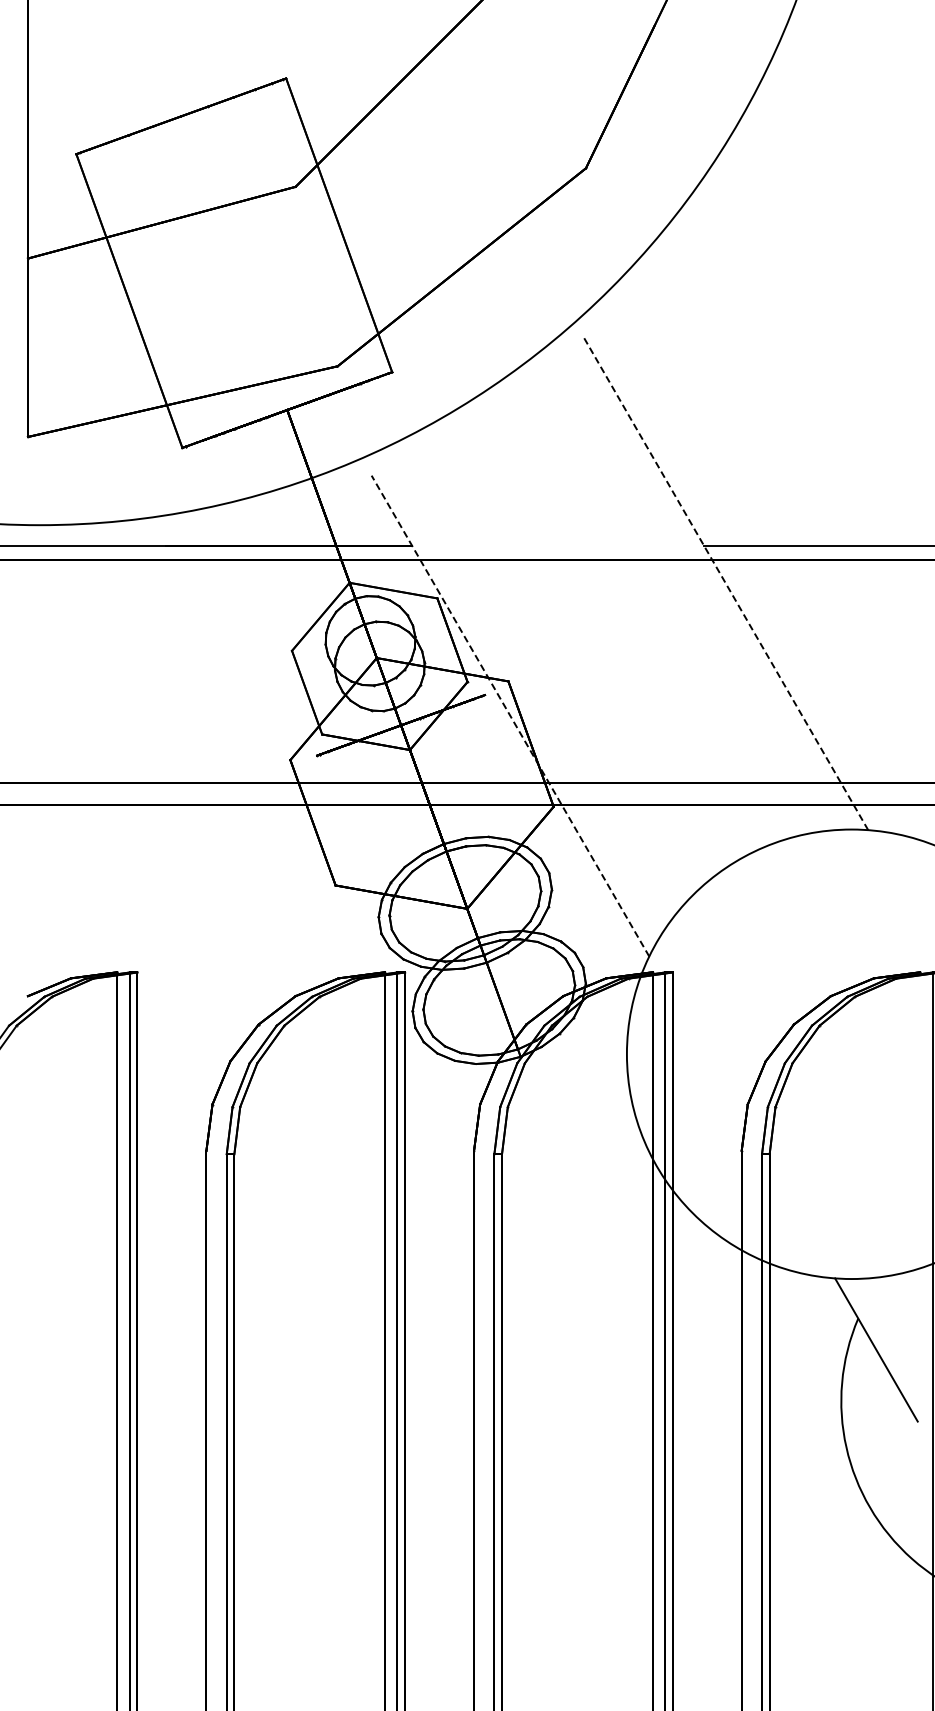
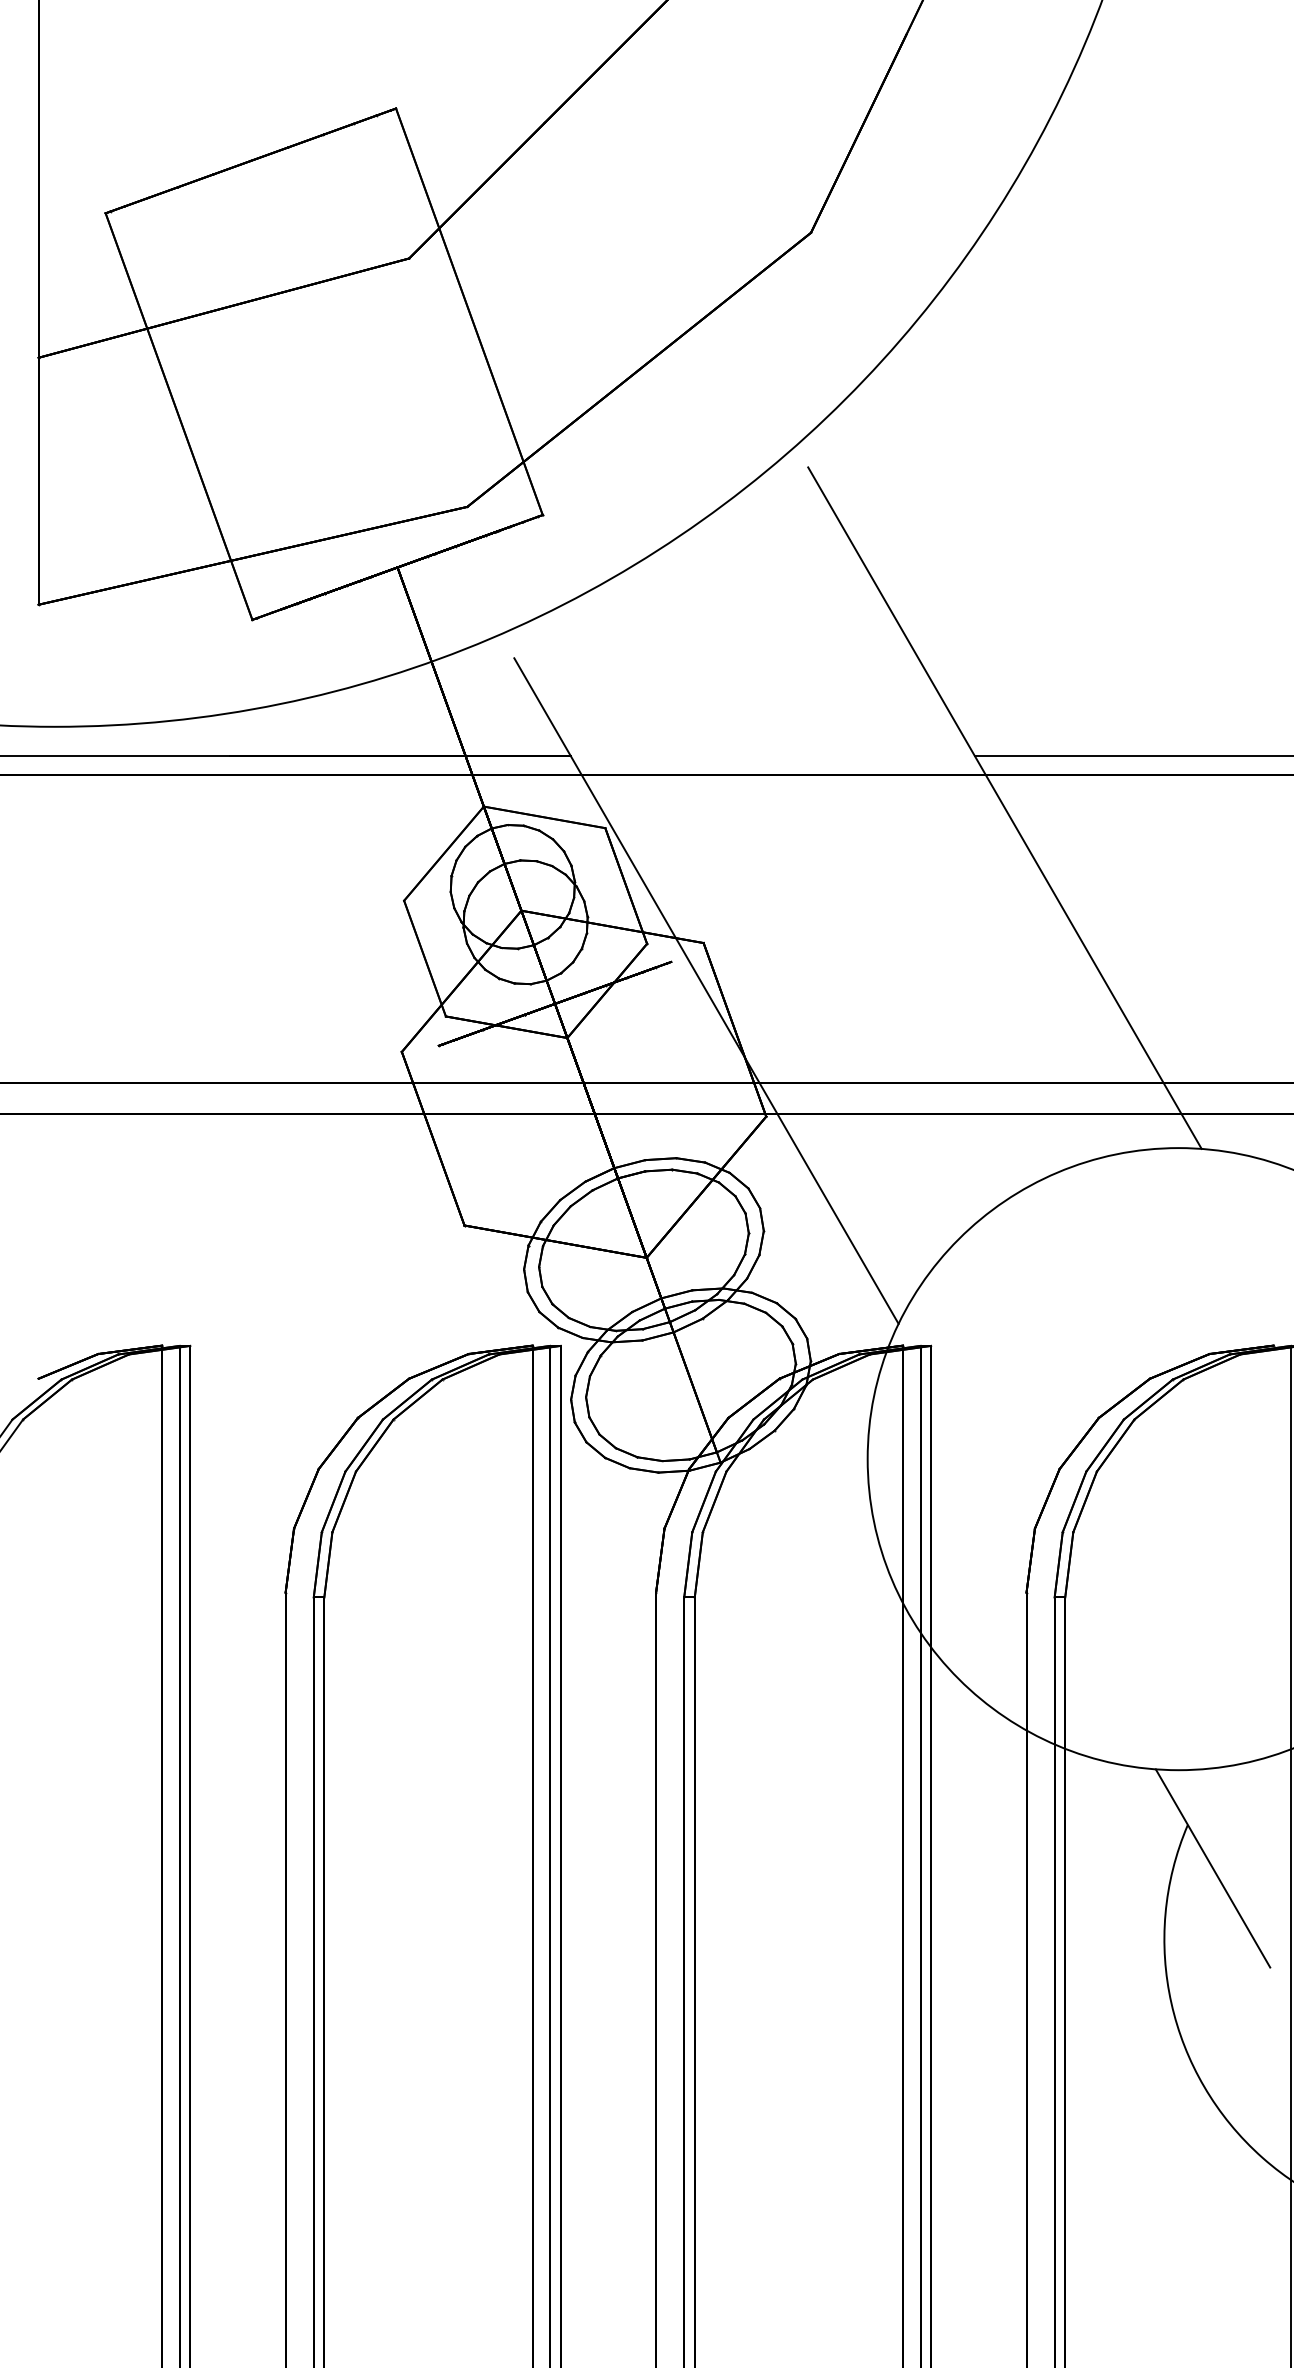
line: (725, 583) -> (1004, 807), dashed -> solid
line: (510, 716) -> (706, 991), dashed -> solid

